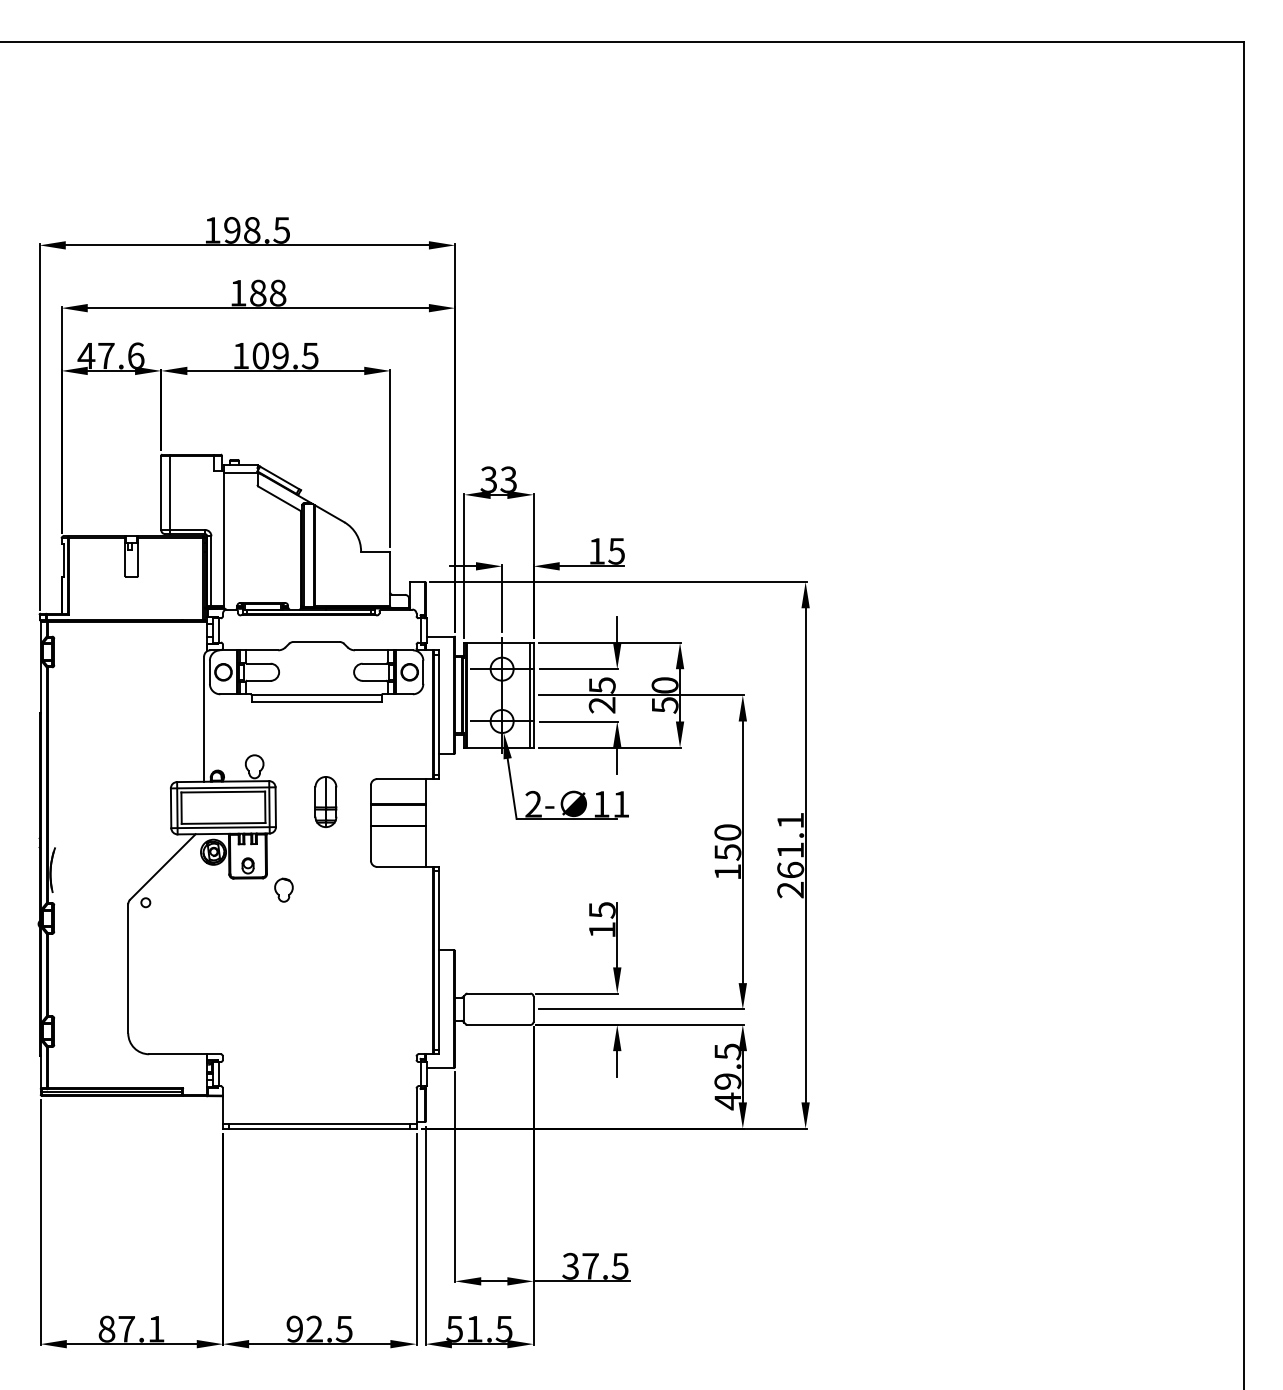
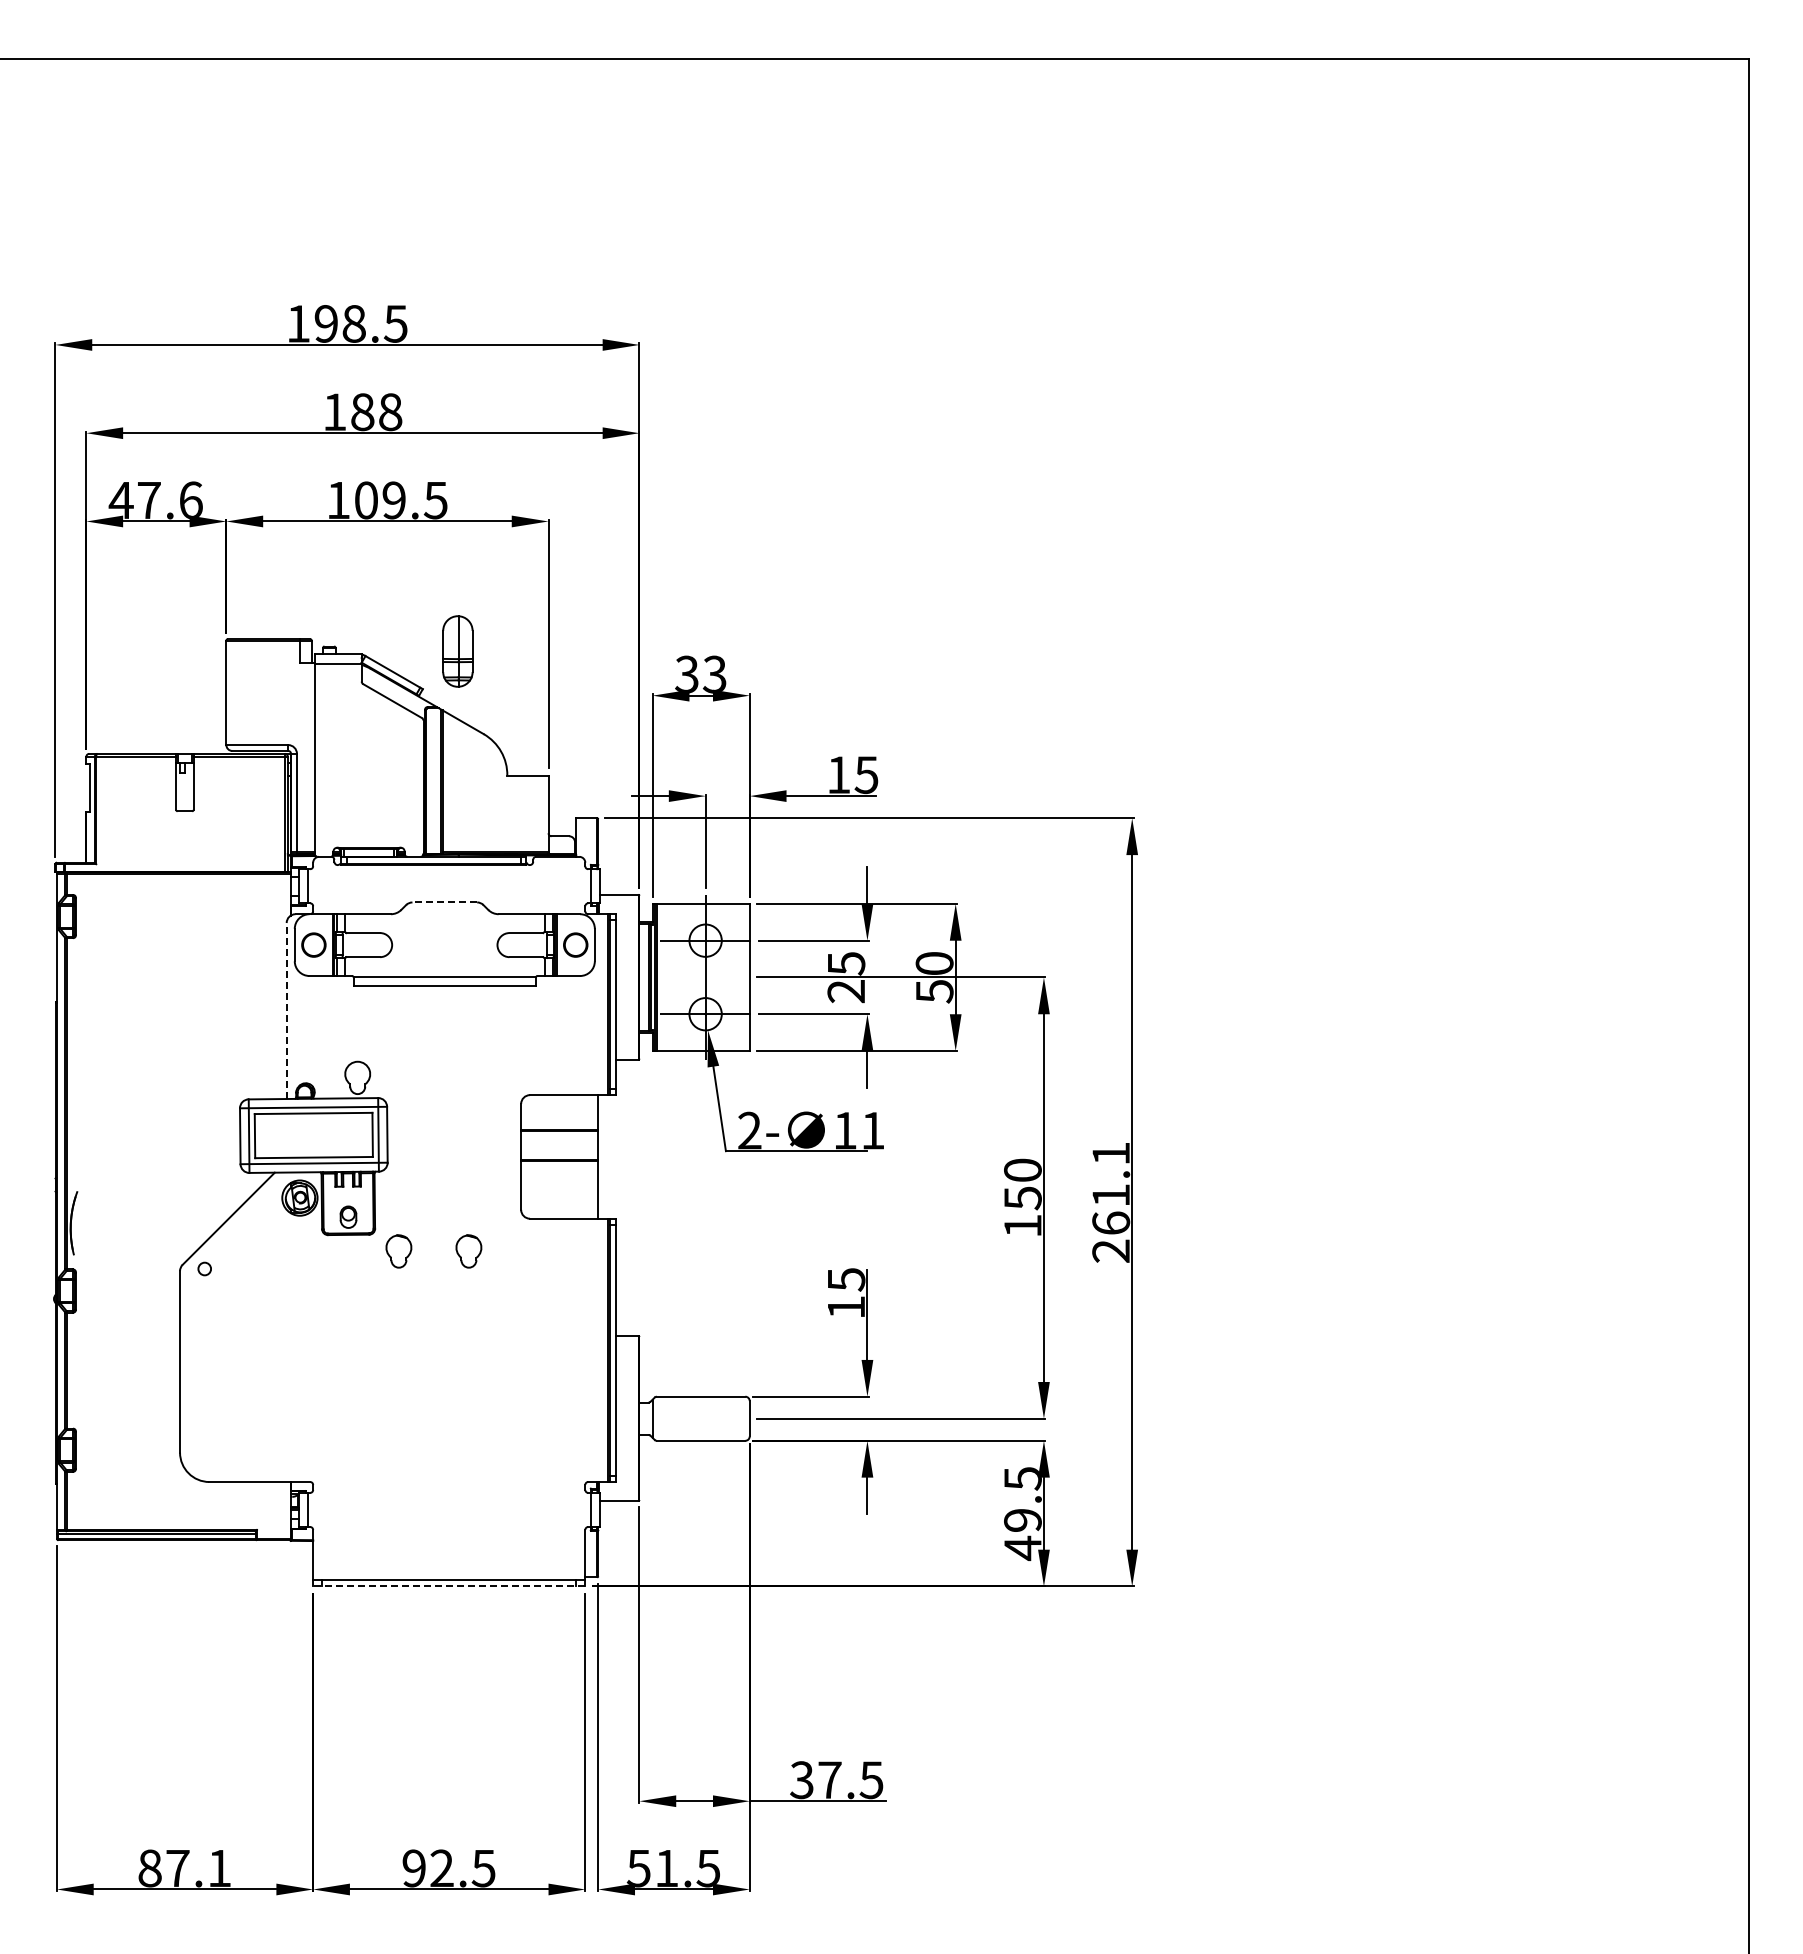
line: (169, 494) -> (238, 694), removed
line: (316, 642) -> (444, 902), solid -> dashed
line: (530, 695) -> (745, 977), removed
line: (203, 719) -> (286, 1011), solid -> dashed
part: (325, 802) -> (457, 651), moved
part: (333, 890) -> (468, 1251), added
line: (319, 1128) -> (448, 1586), solid -> dashed

